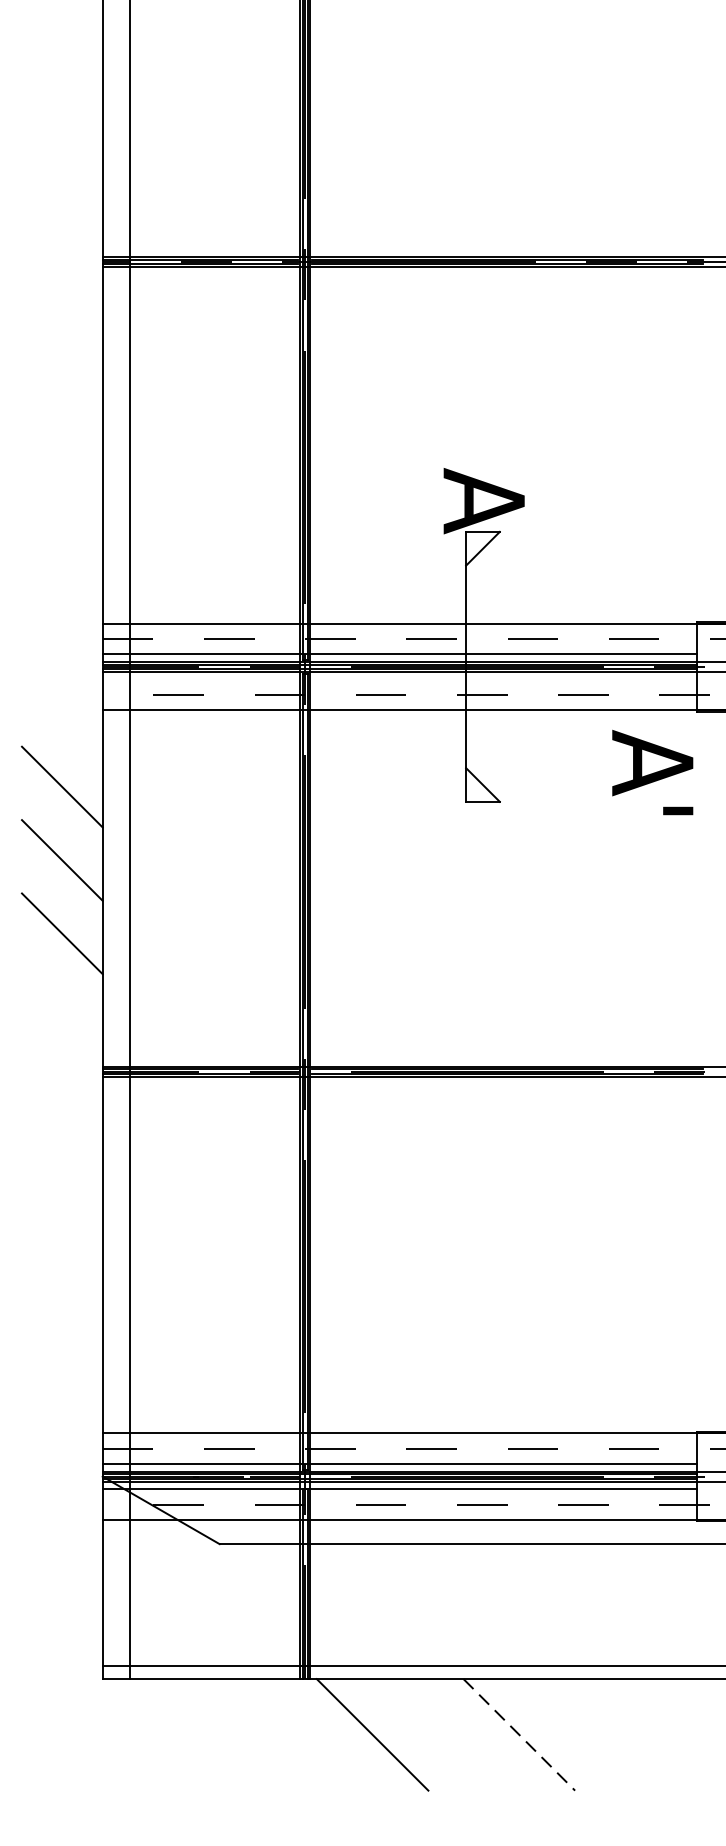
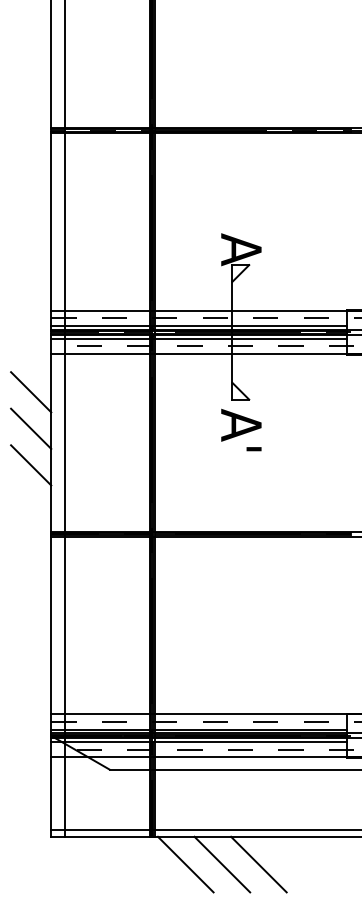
line: (400, 679) -> (199, 338), added
text: (652, 771) -> (241, 429), moved
line: (446, 1734) -> (222, 864), added
line: (520, 1734) -> (259, 864), dashed -> solid

